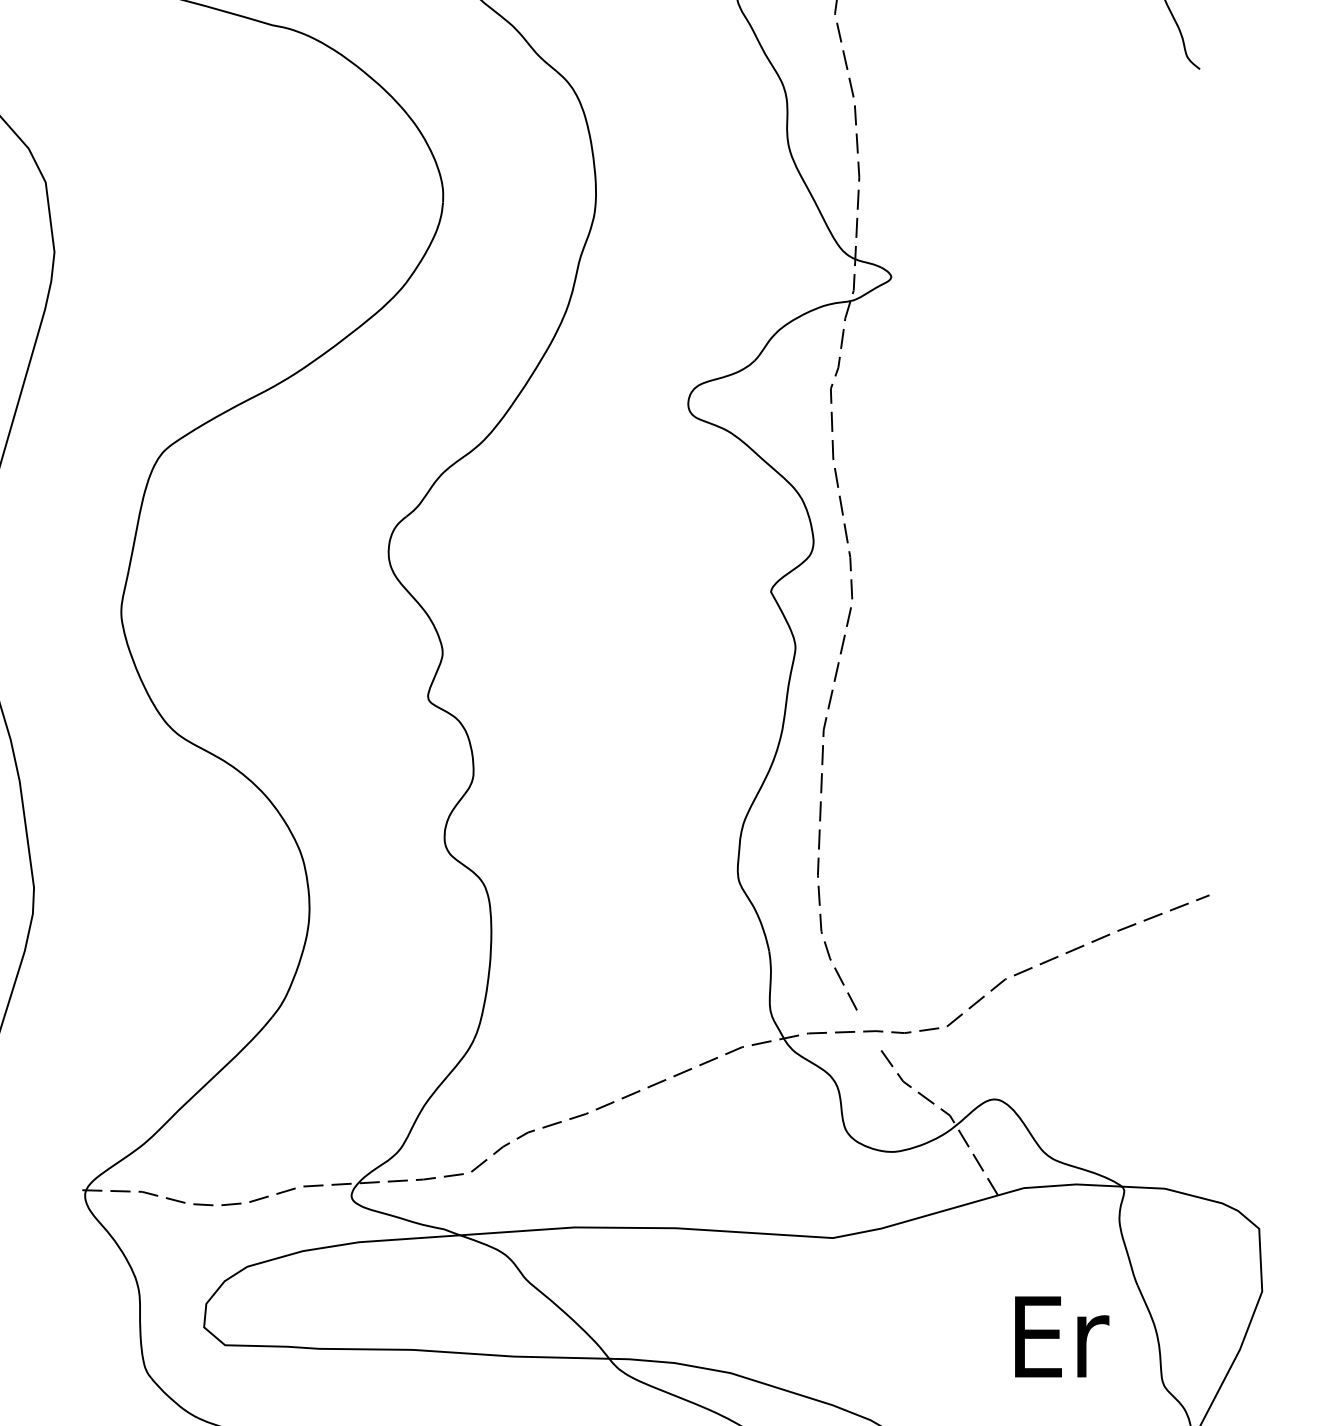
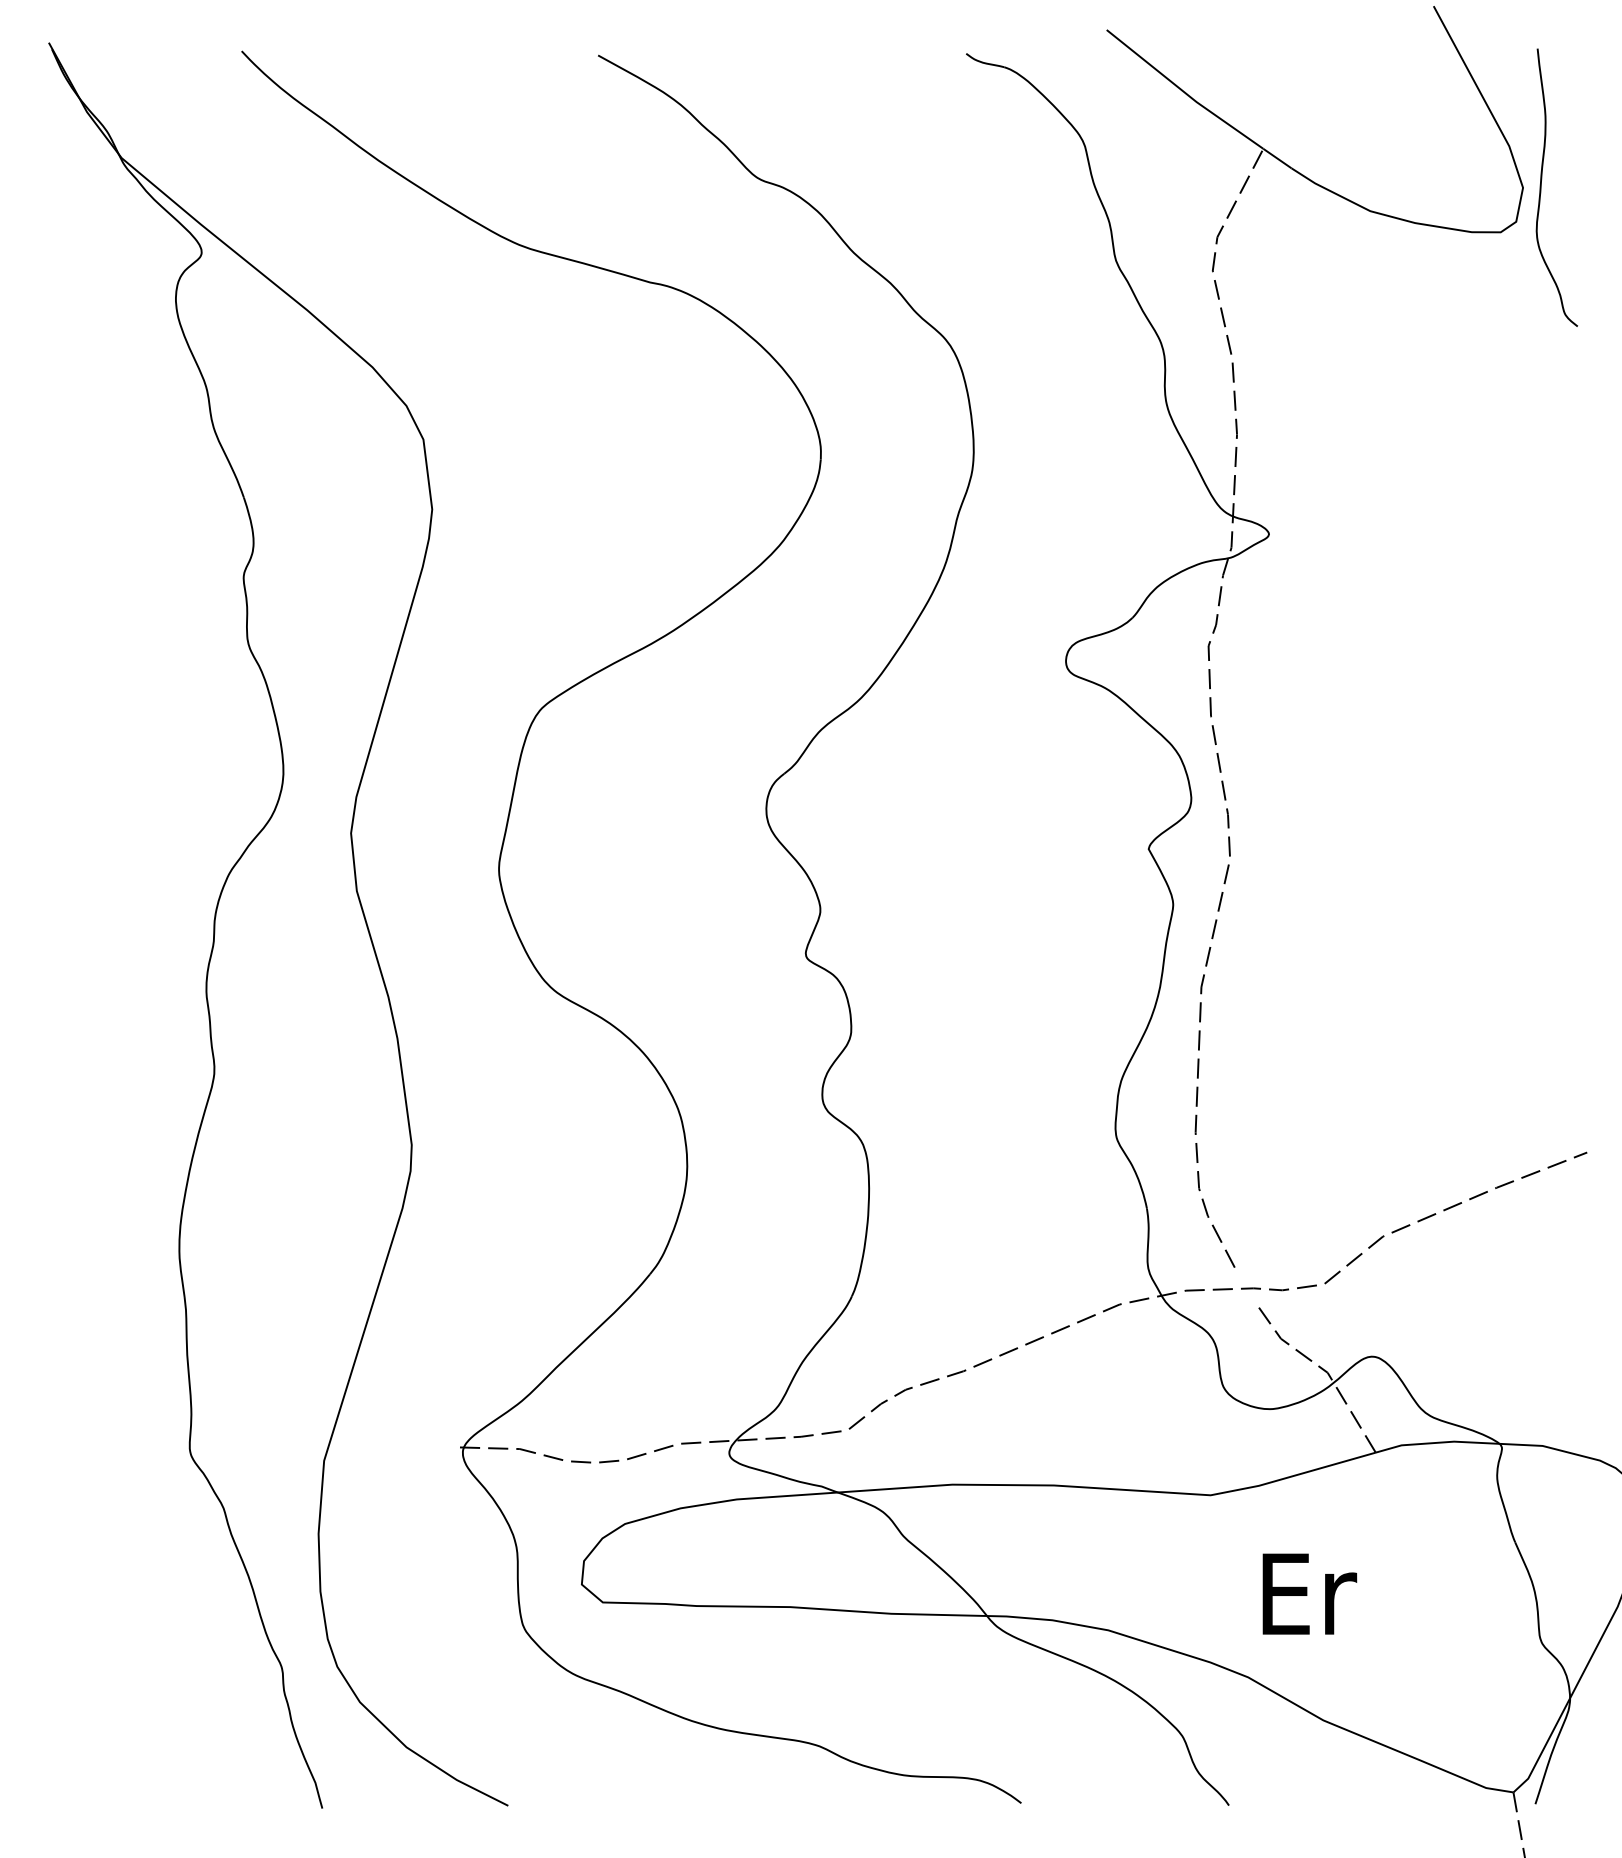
text: (1061, 1336) -> (1309, 1593), moved

